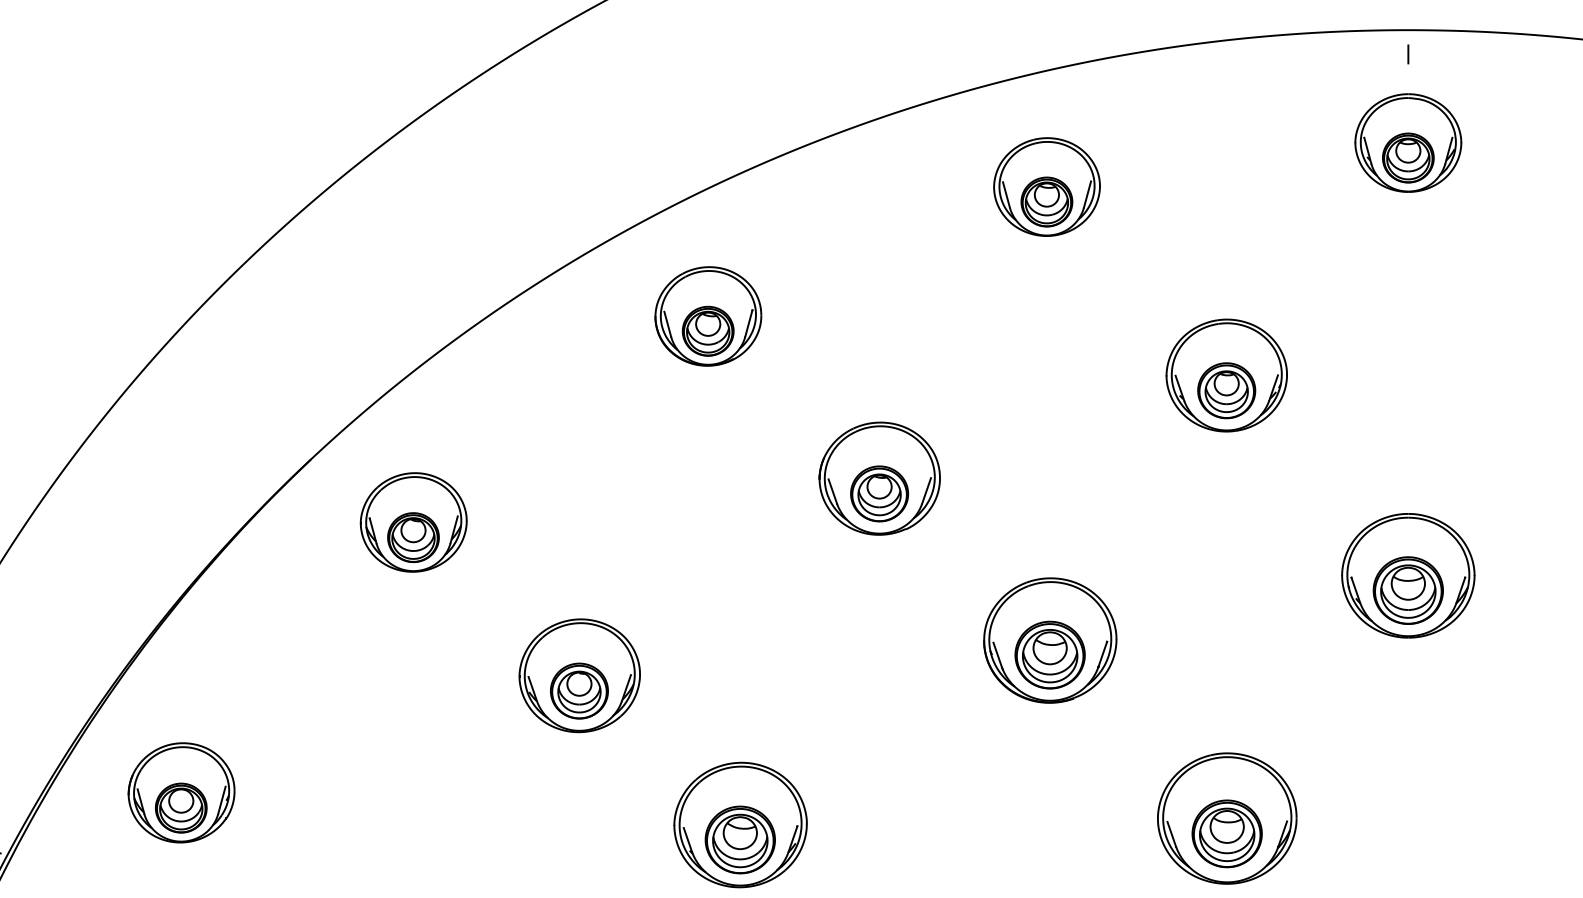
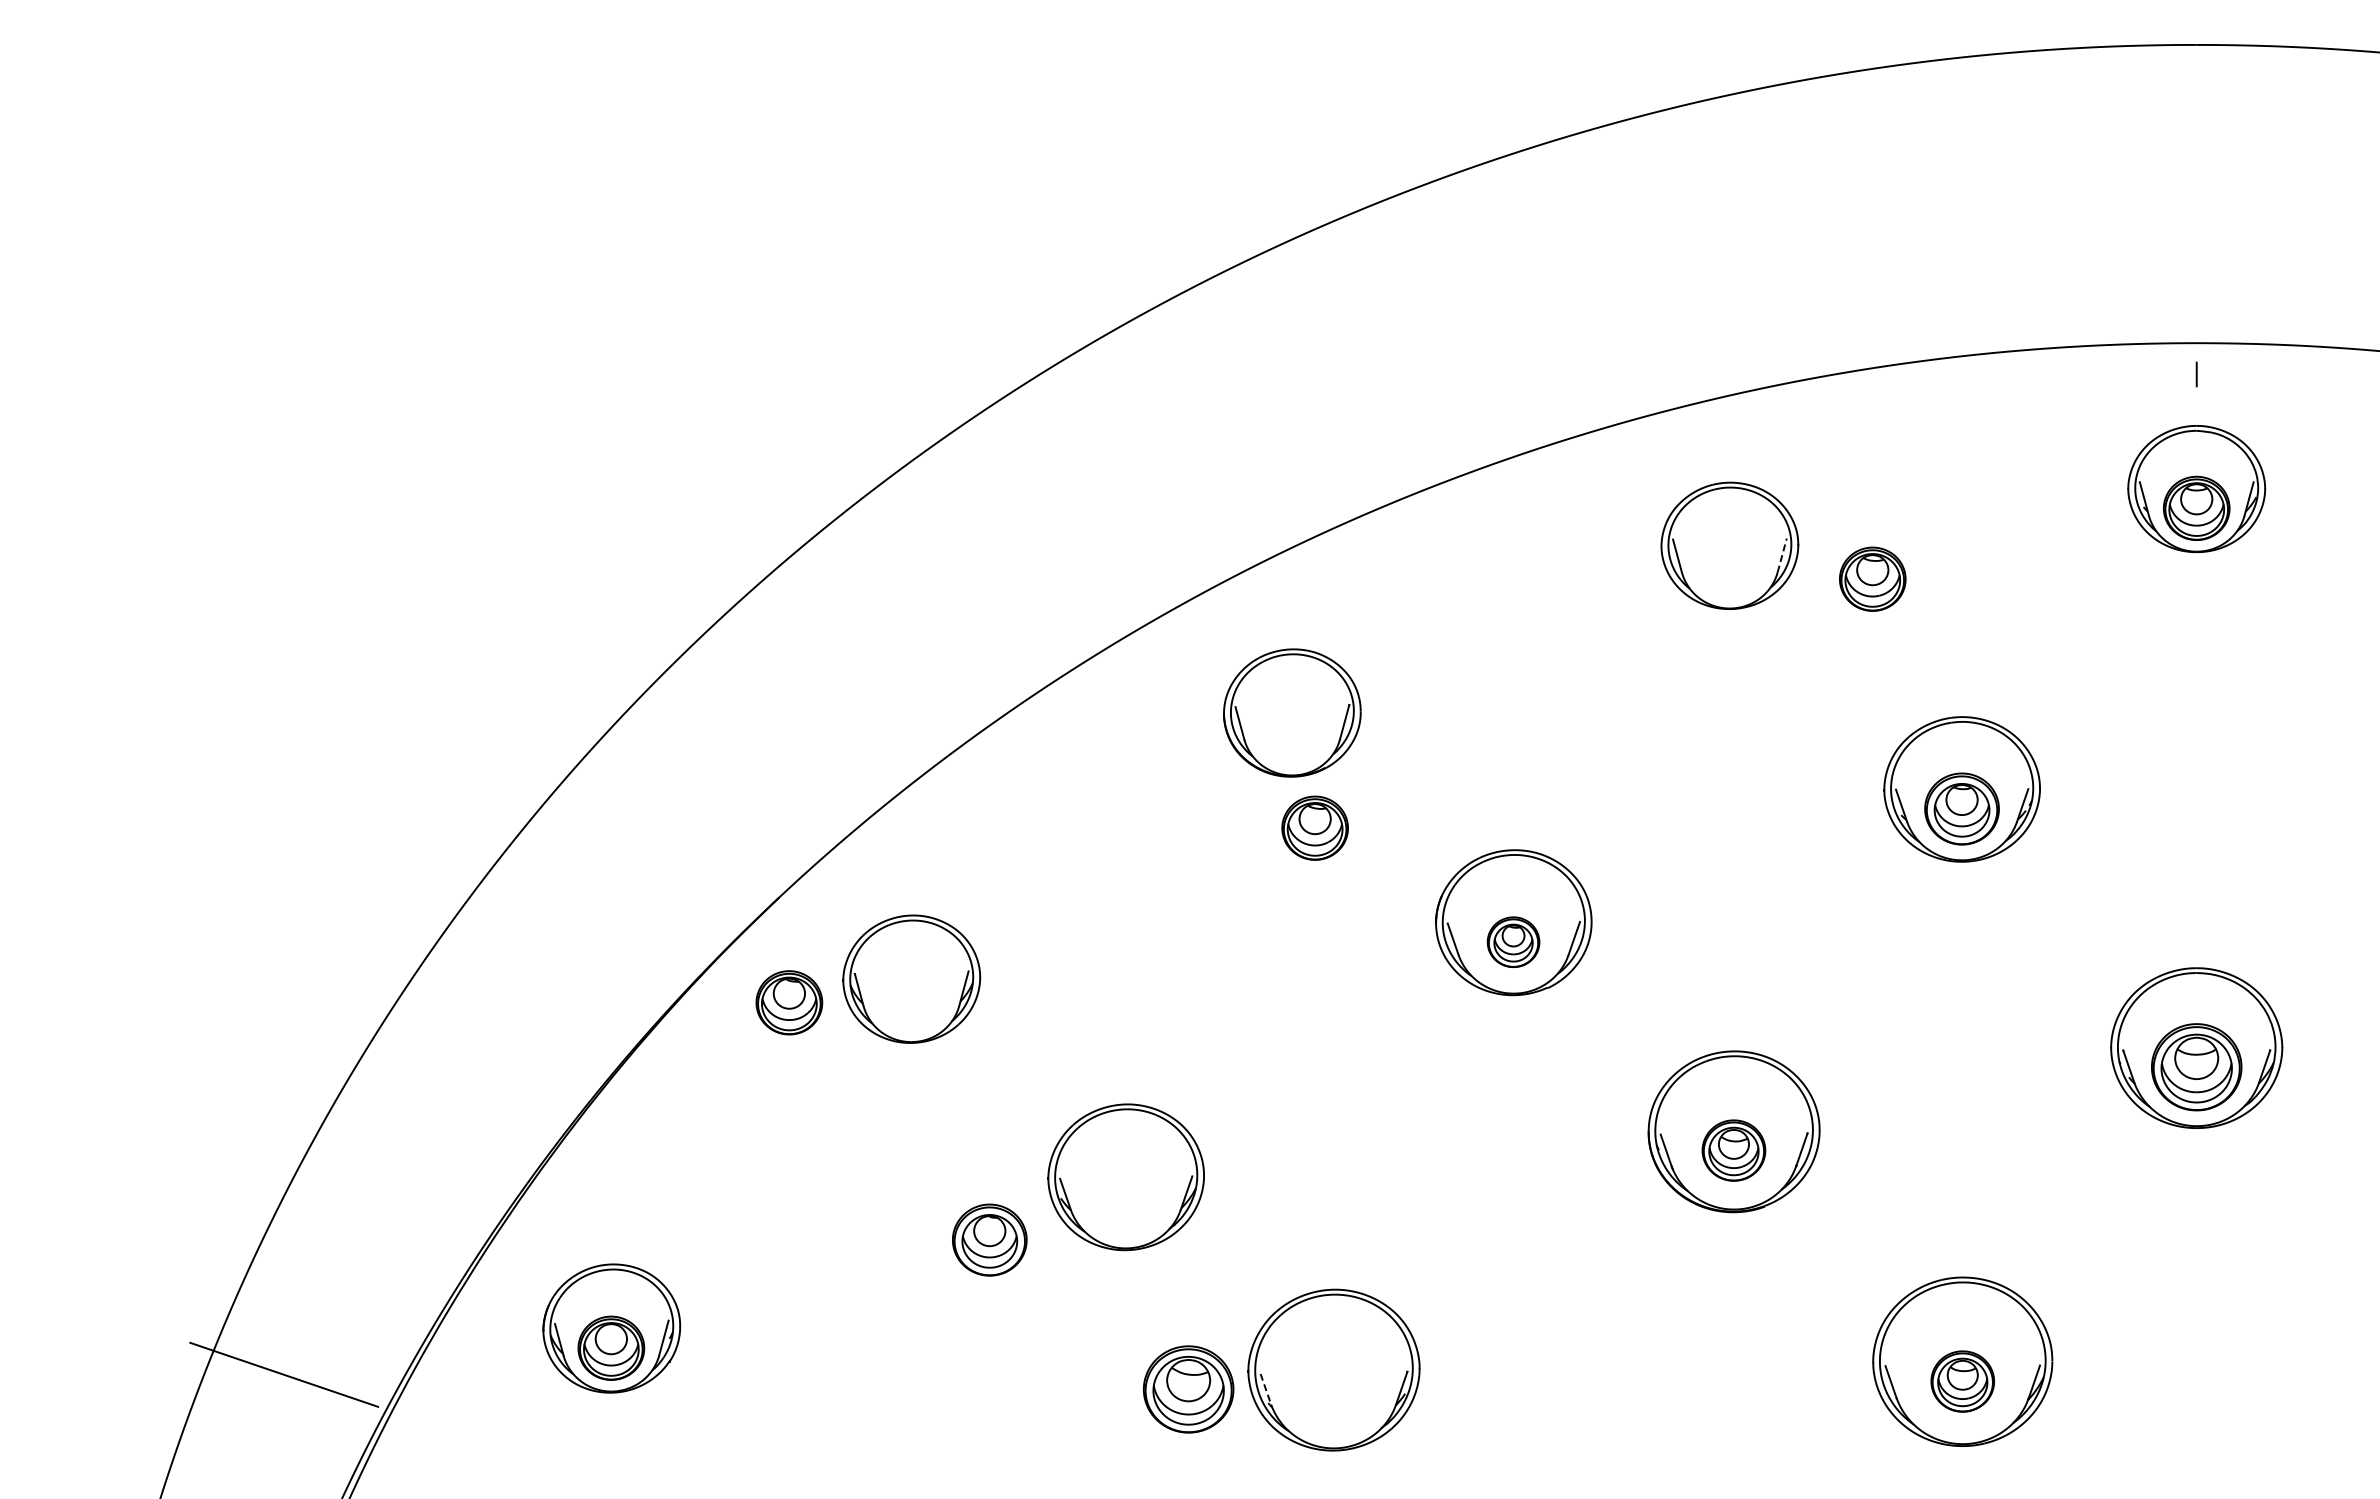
line: (1087, 194) -> (1782, 555), solid -> dashed
part: (1046, 201) -> (1872, 578), moved
part: (707, 330) -> (1314, 827), moved
part: (879, 493) -> (1513, 941), size x0.7
part: (413, 537) -> (789, 1002), moved
part: (1049, 655) -> (1733, 1150), size x0.7
part: (579, 690) -> (989, 1239), moved
part: (1227, 833) -> (1962, 1381), size x0.7
line: (688, 840) -> (1266, 1389), solid -> dashed
part: (740, 840) -> (1188, 1389), moved

